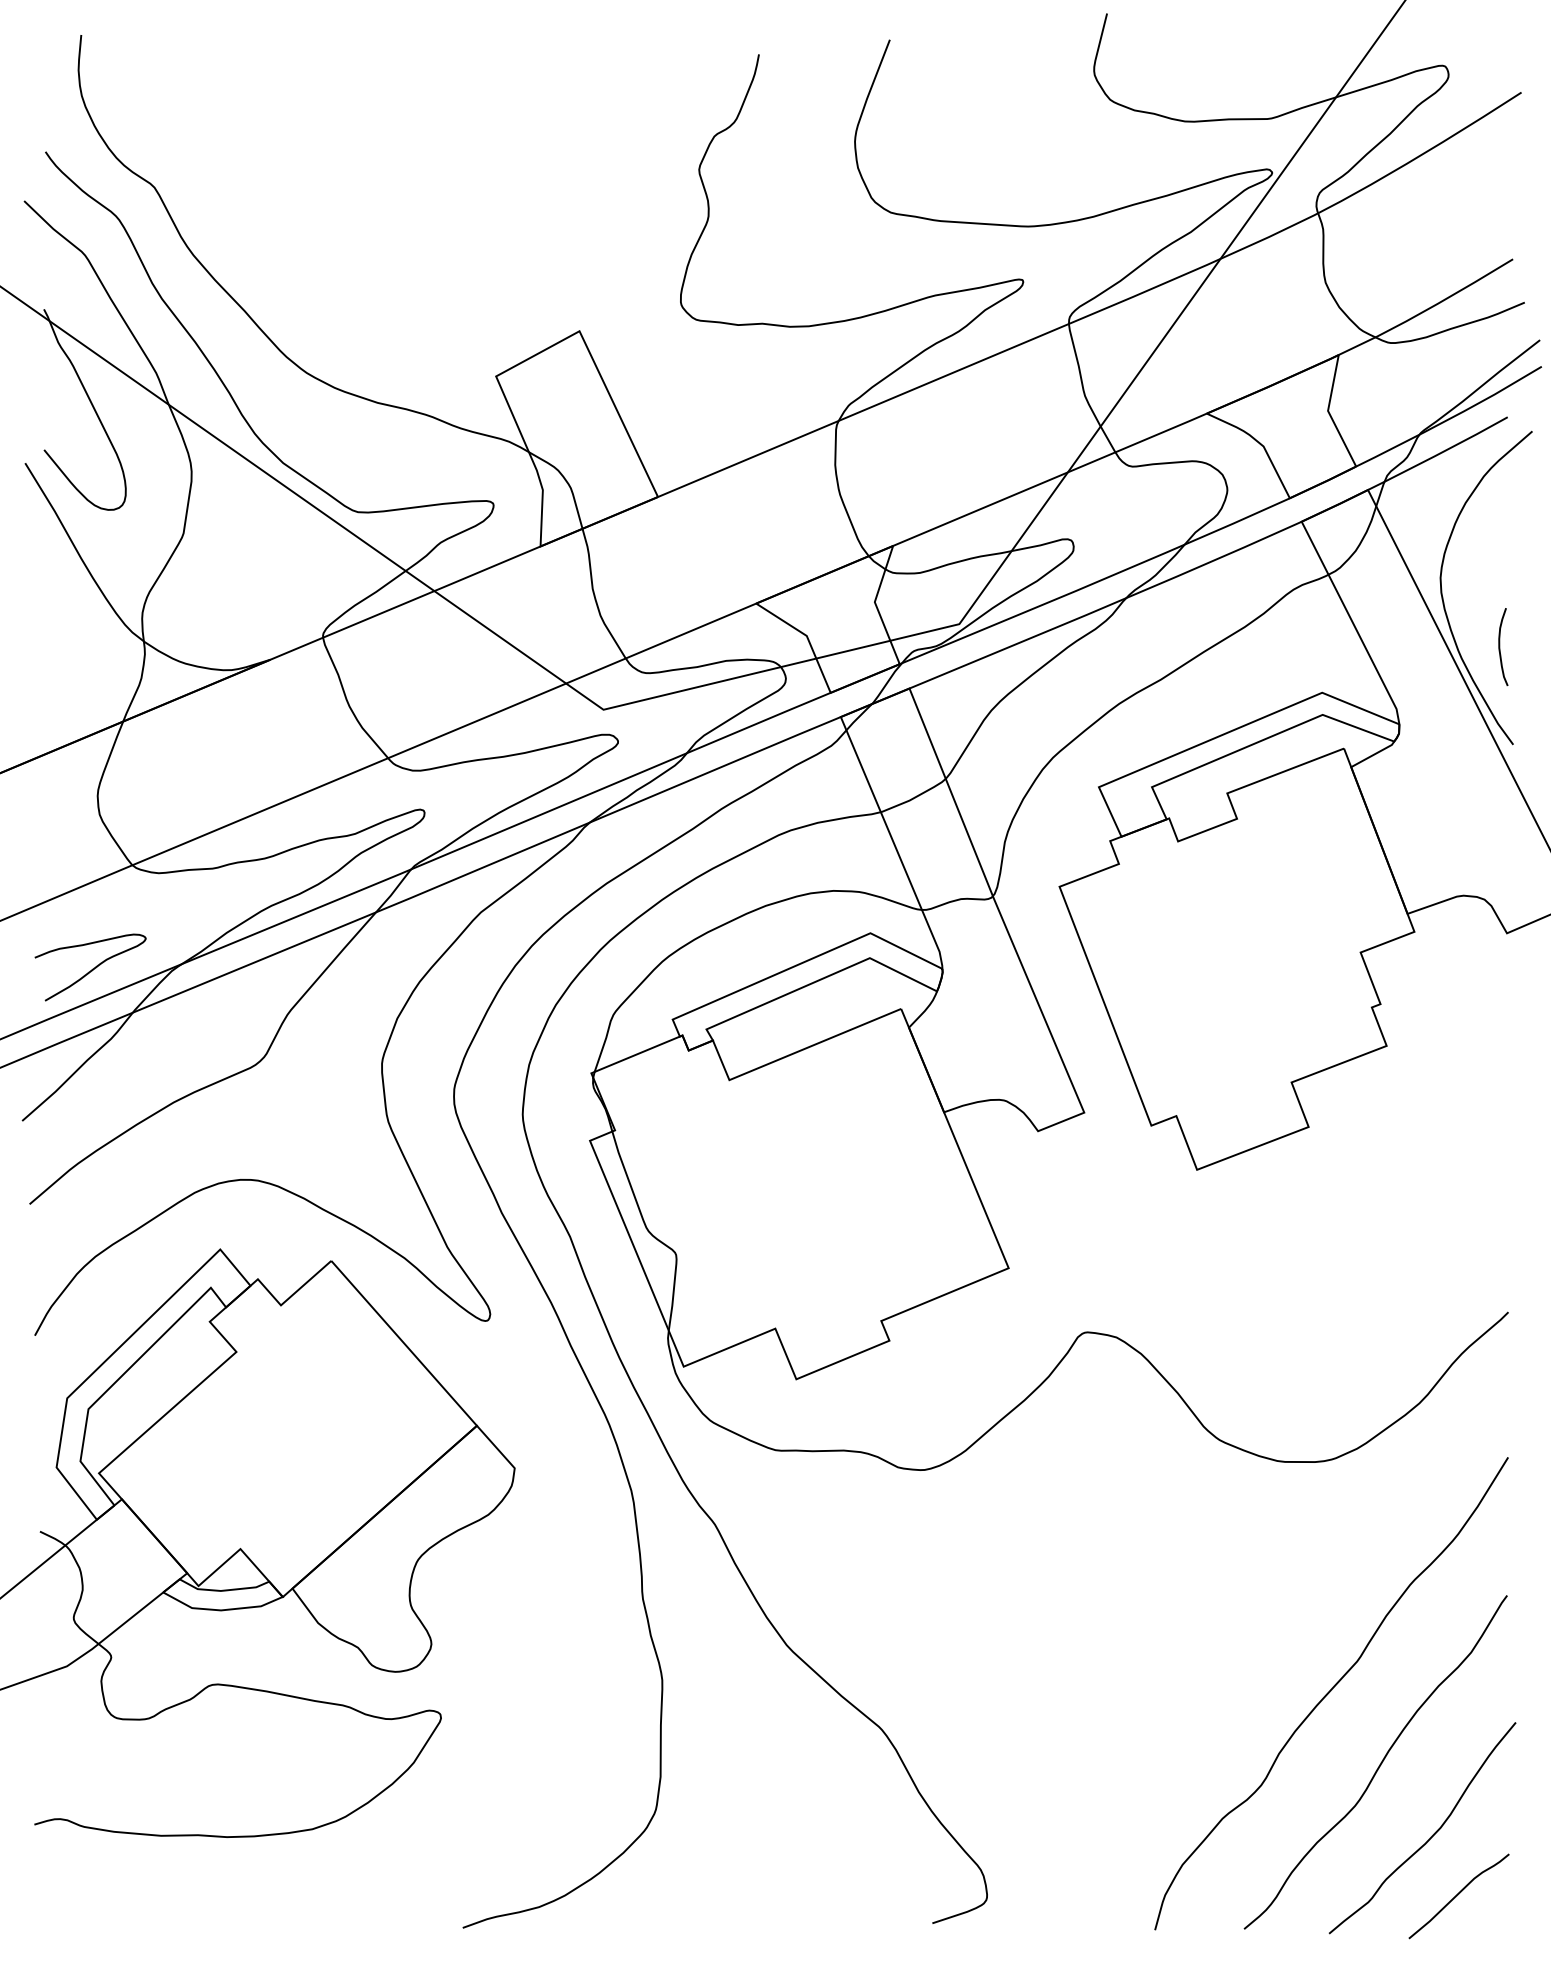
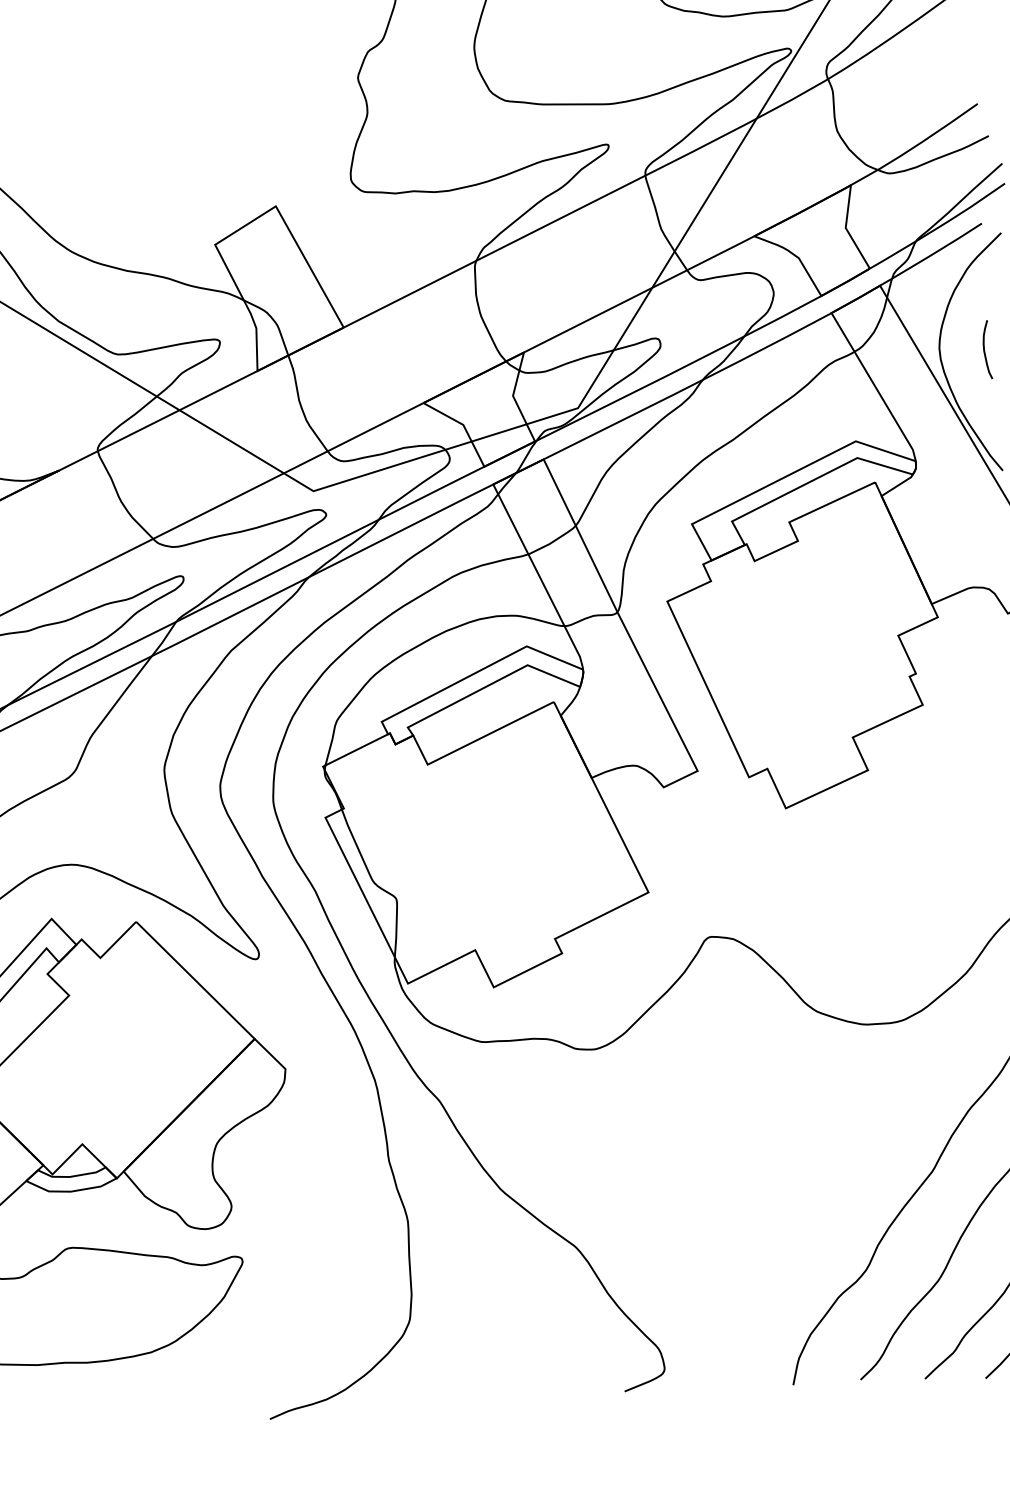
curve: (1500, 647) -> (985, 350), moved

